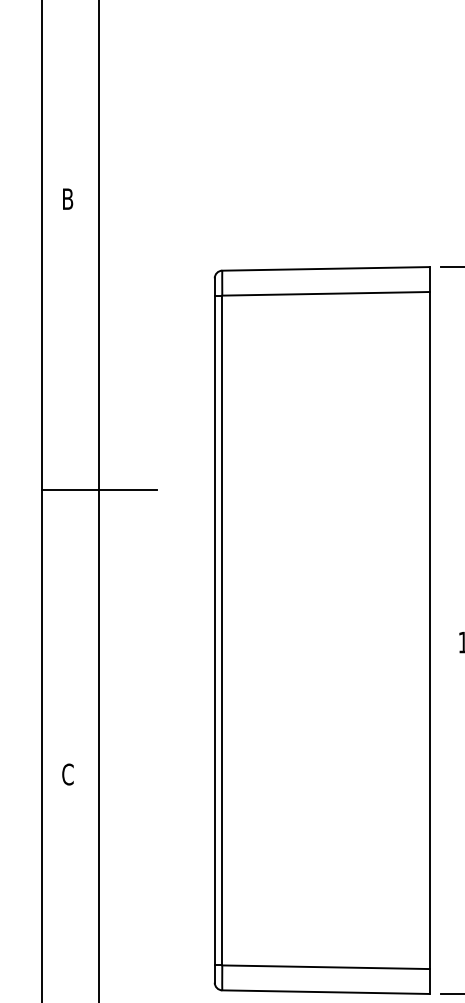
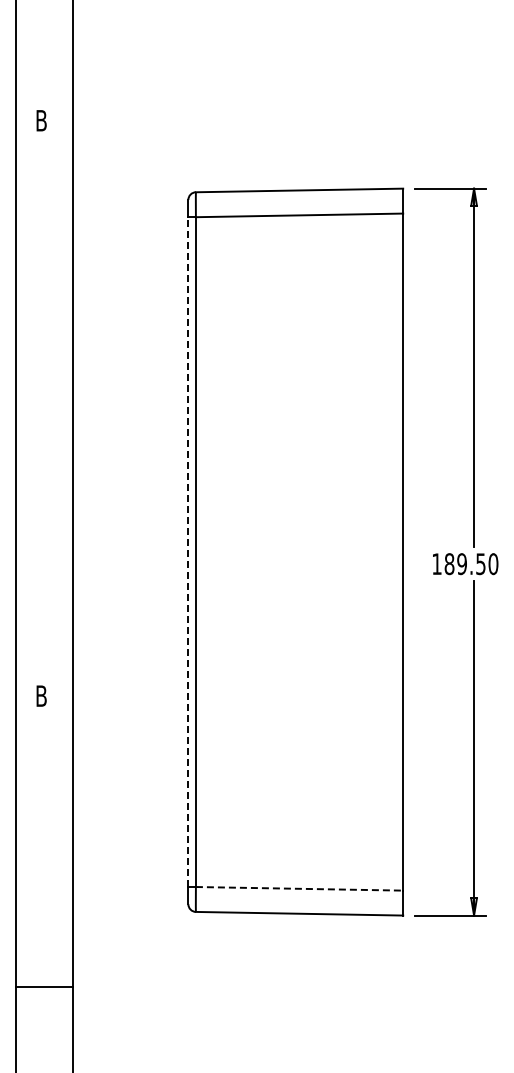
line: (98, 489) -> (72, 411), removed
line: (214, 630) -> (188, 552), solid -> dashed
text: (67, 774) -> (41, 696), C -> B
line: (325, 966) -> (299, 888), solid -> dashed

